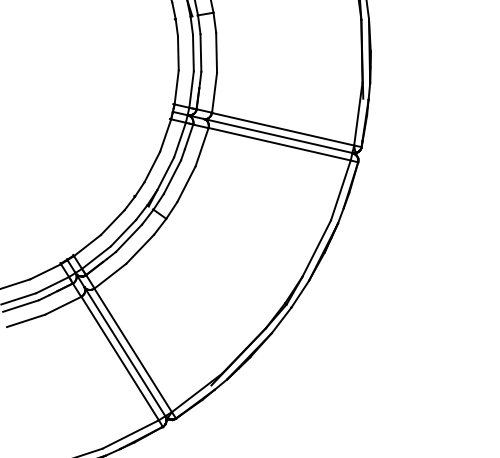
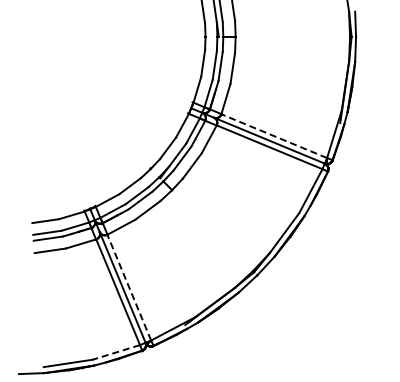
line: (282, 128) -> (273, 135), solid -> dashed
line: (133, 350) -> (129, 287), solid -> dashed
line: (130, 434) -> (116, 352), solid -> dashed

